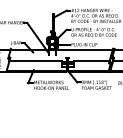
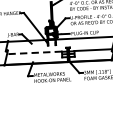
line: (35, 61) -> (34, 53), solid -> dashed

